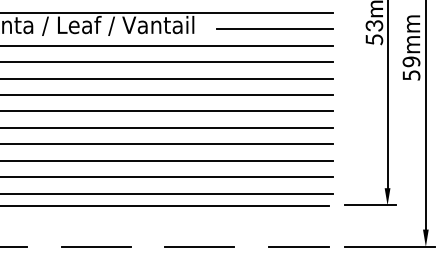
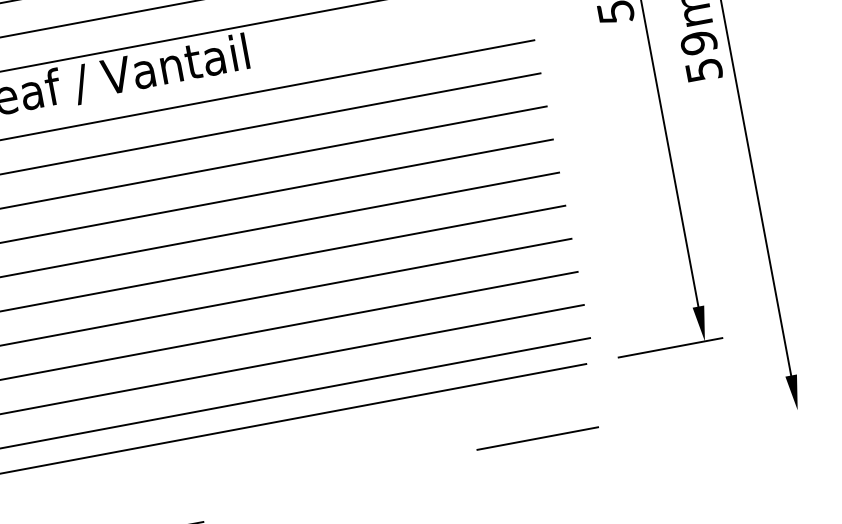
line: (274, 29) -> (410, 29), removed
line: (298, 246) -> (537, 437), moved
line: (389, 246) -> (724, 423), removed
line: (199, 247) -> (341, 496), removed

